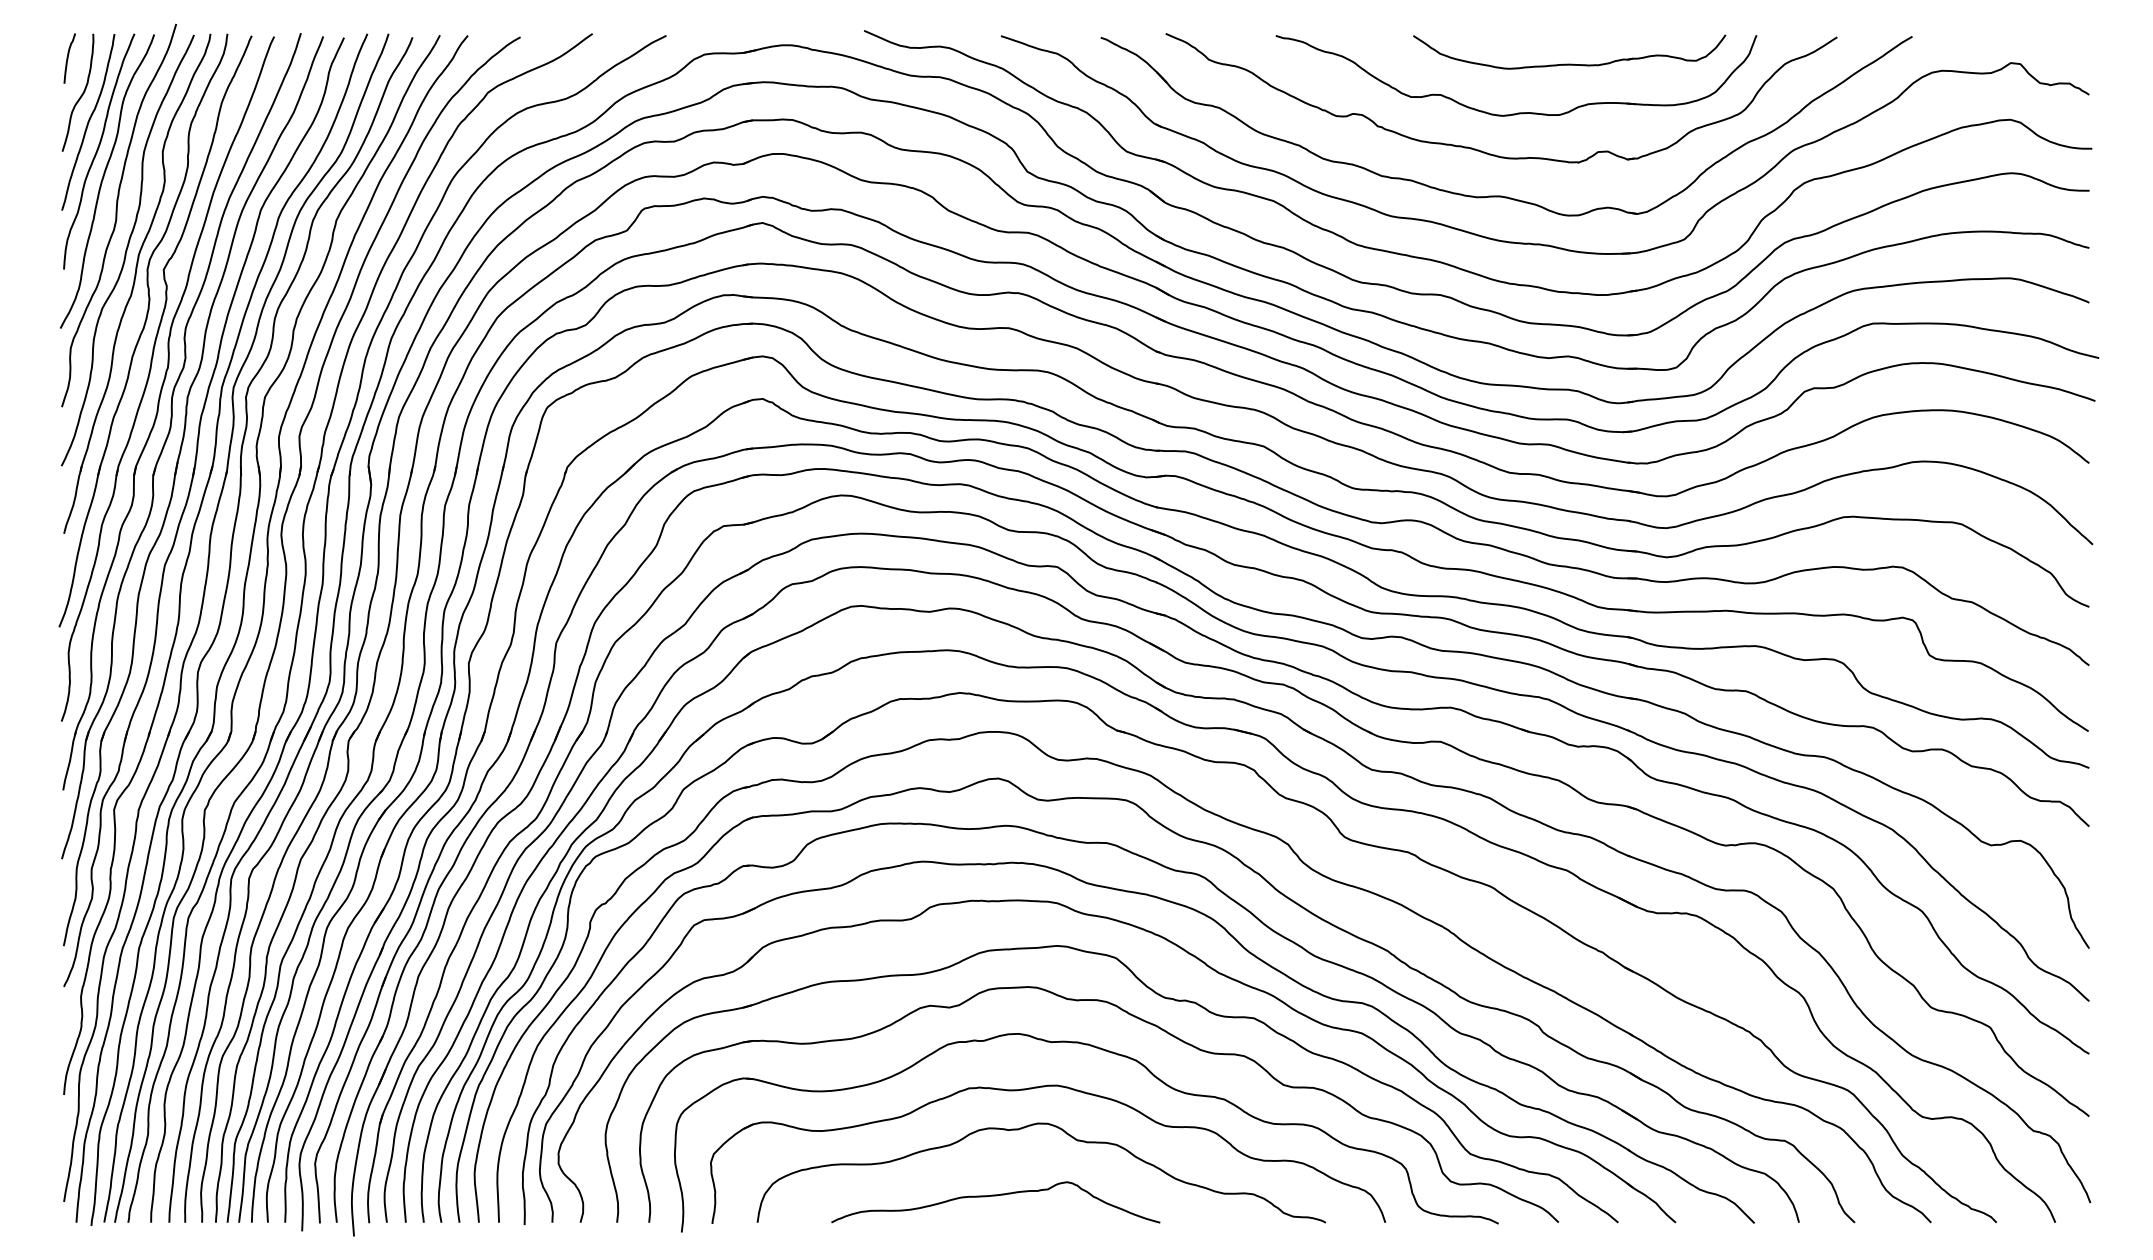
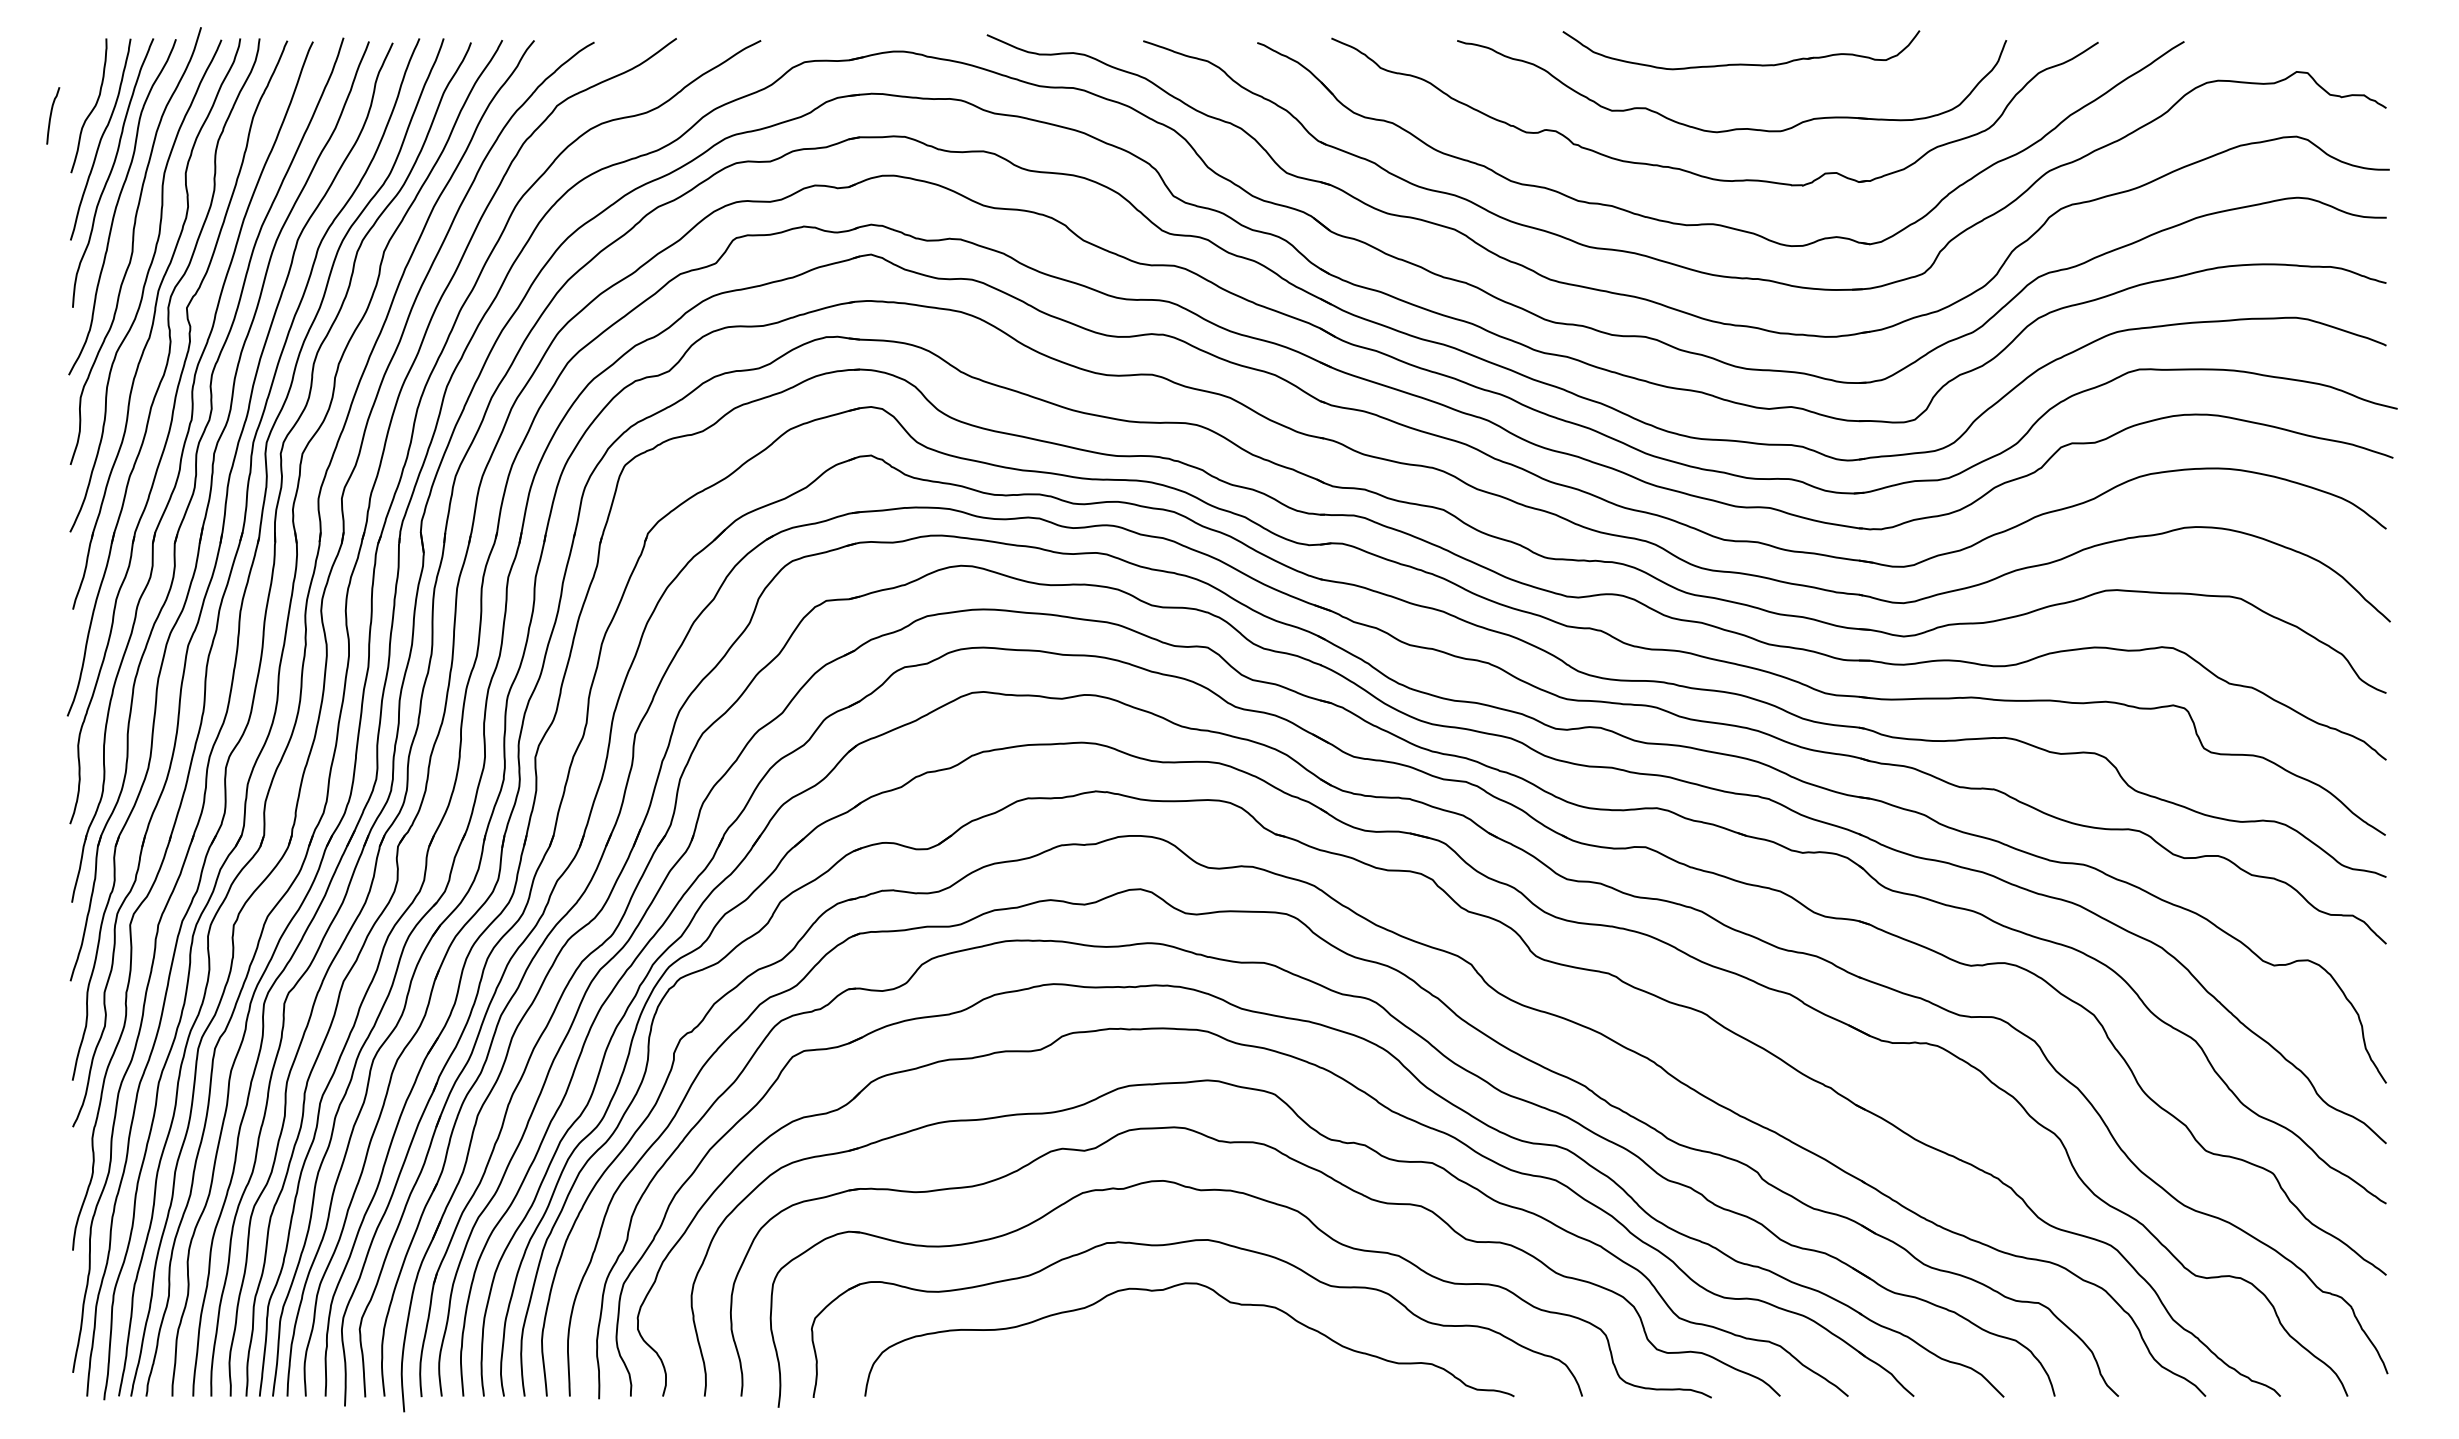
curve: (68, 58) -> (51, 115), moved
part: (1569, 63) -> (1741, 63), moved
curve: (995, 1196) -> (1136, 1366), removed

